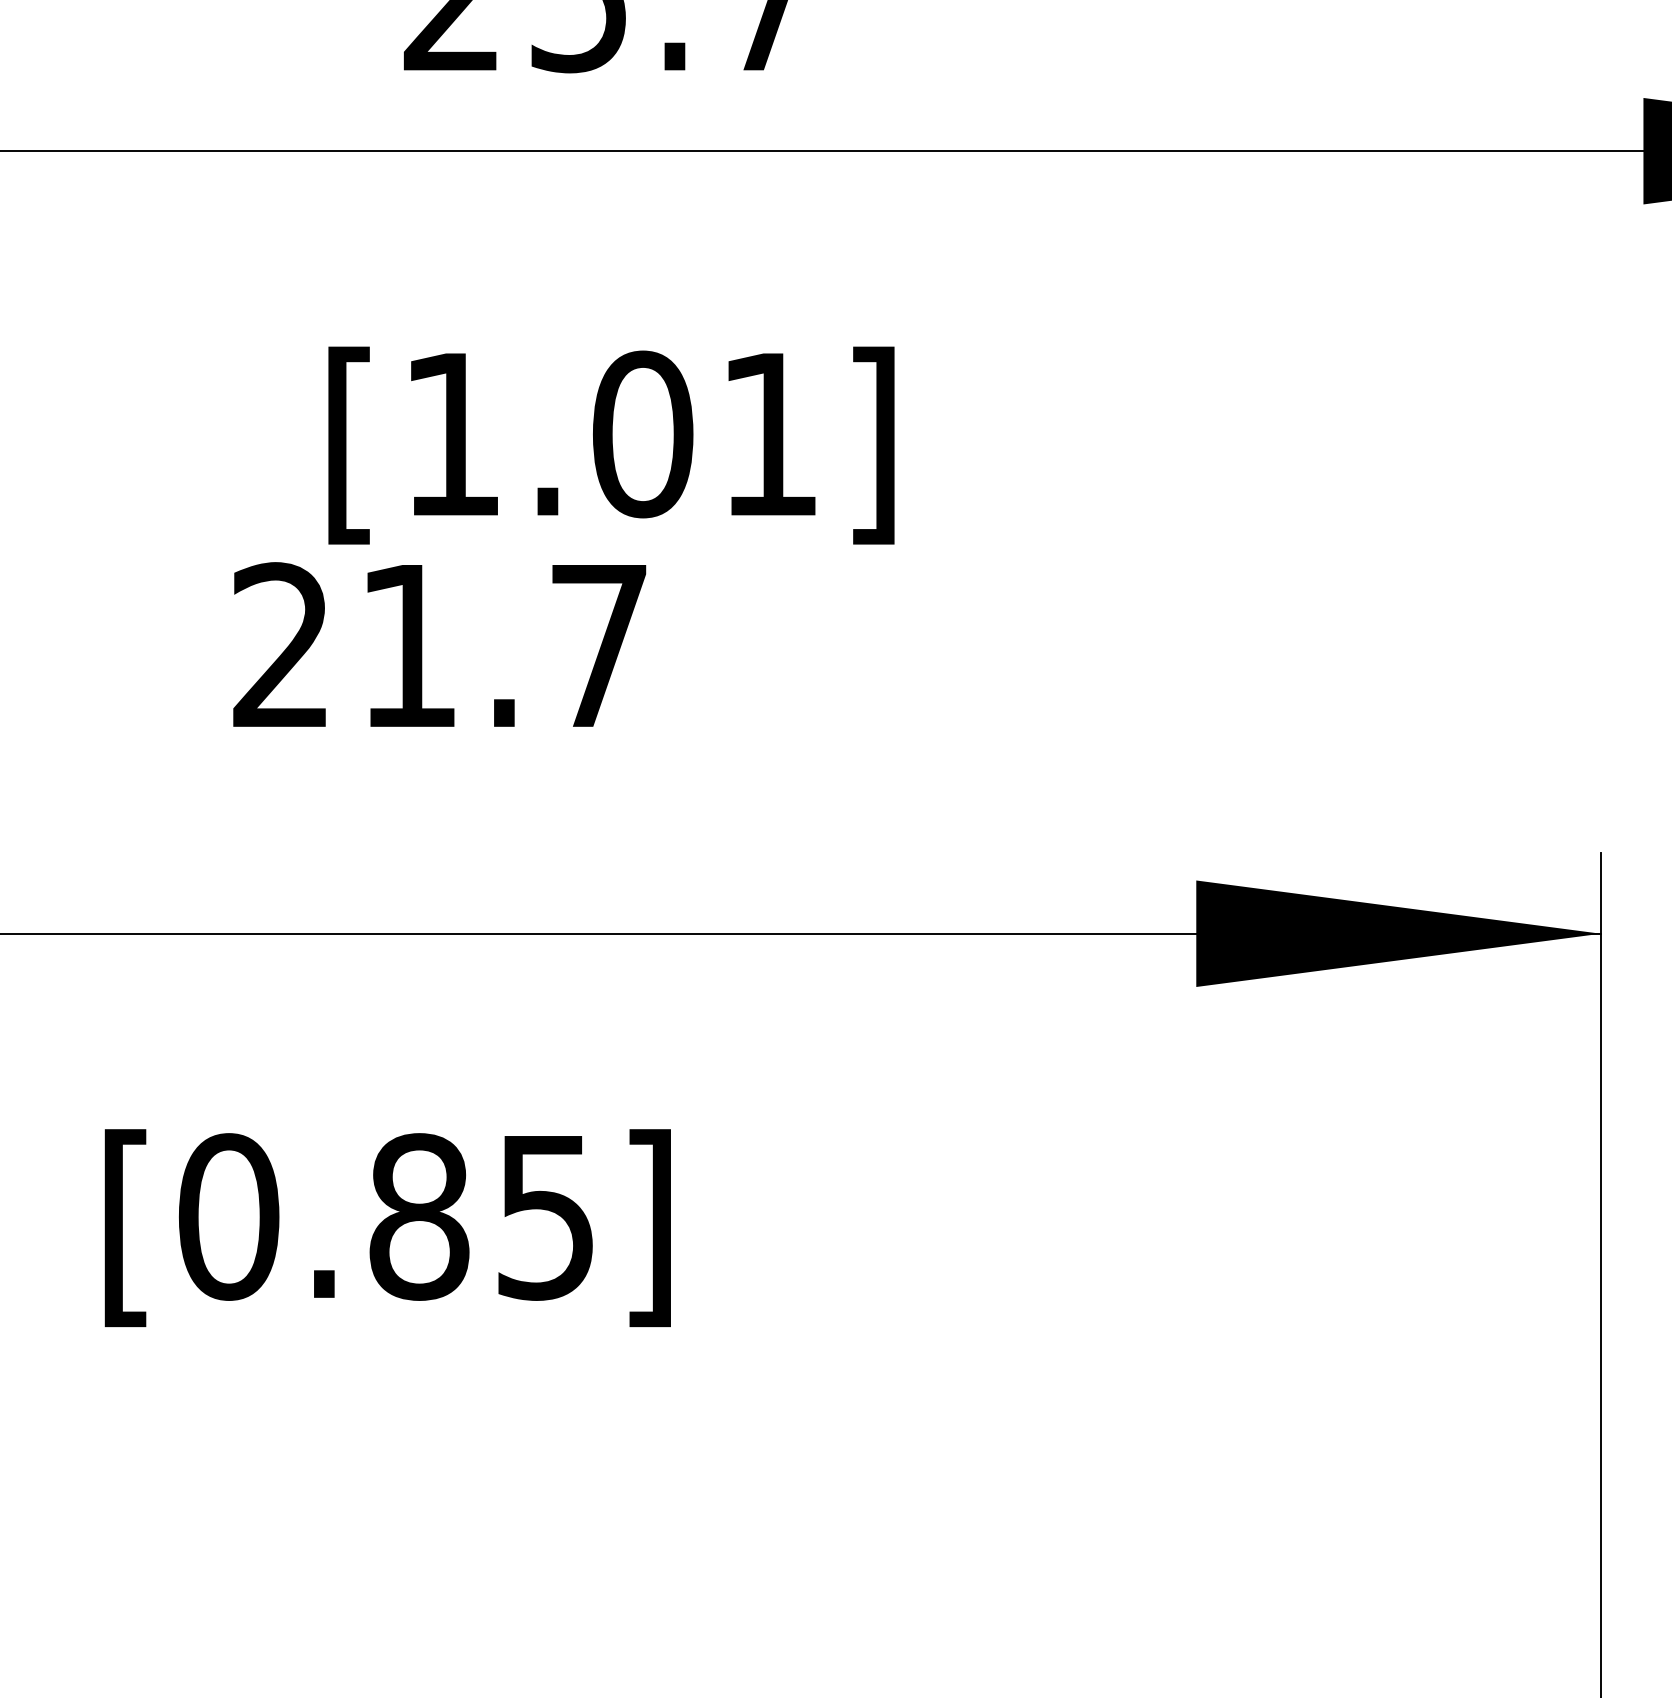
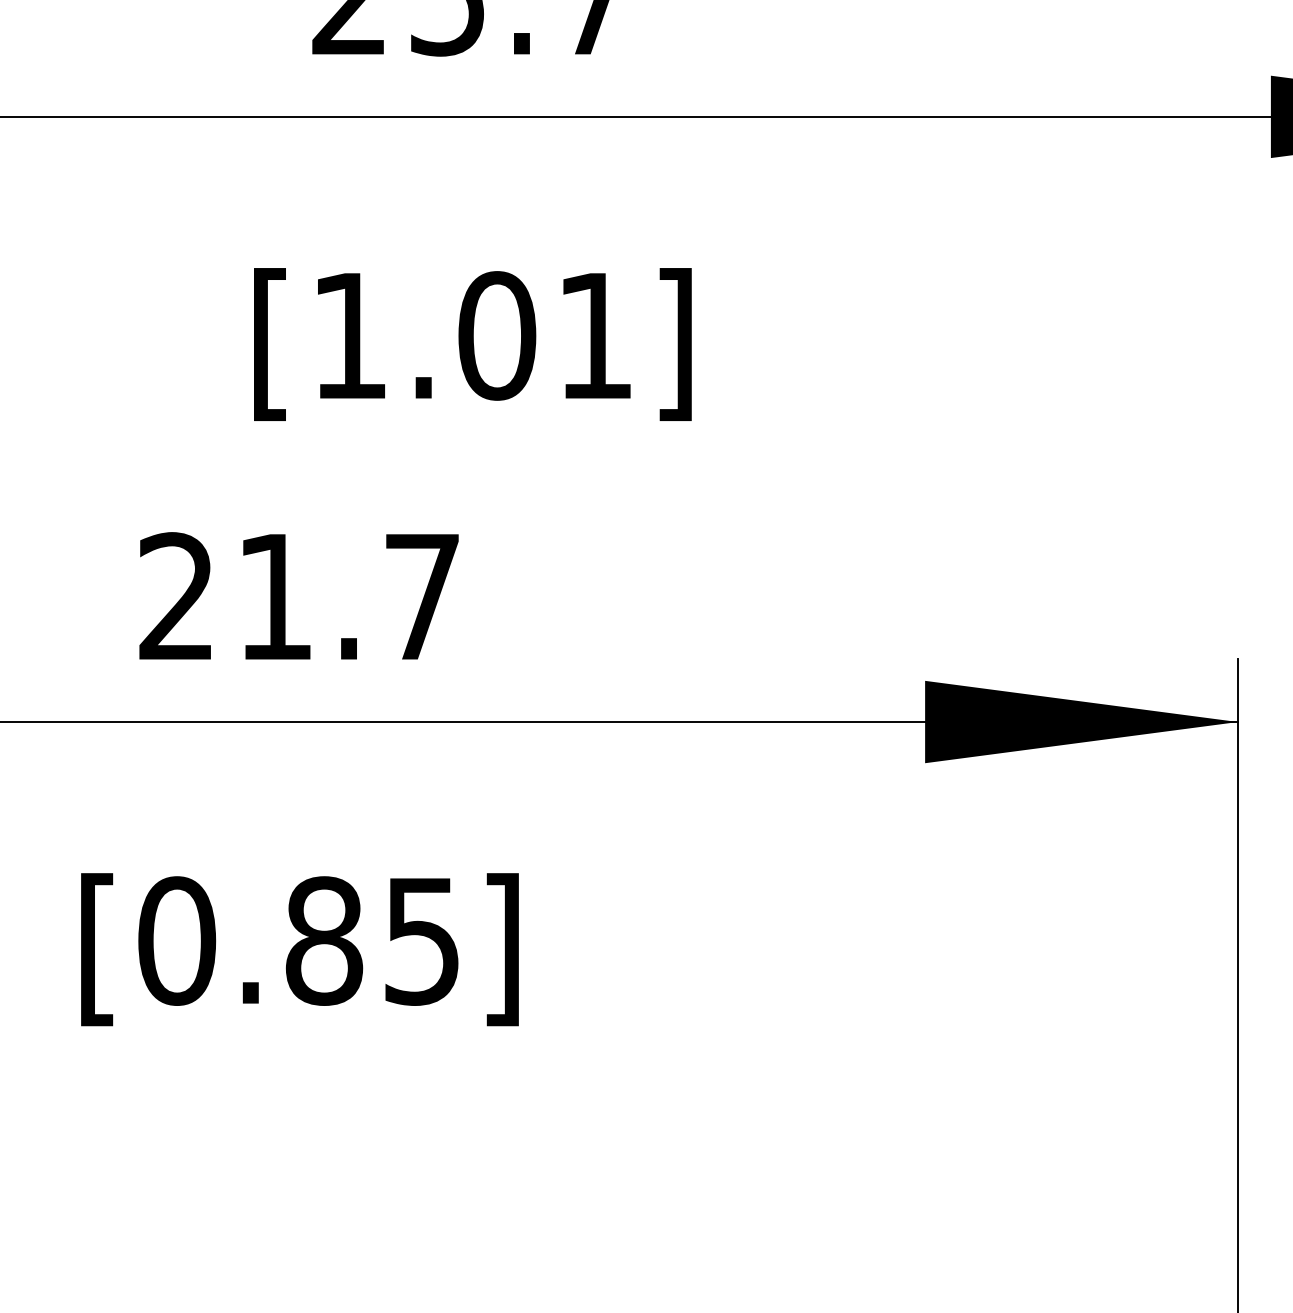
text: (439, 644) -> (298, 595), moved

